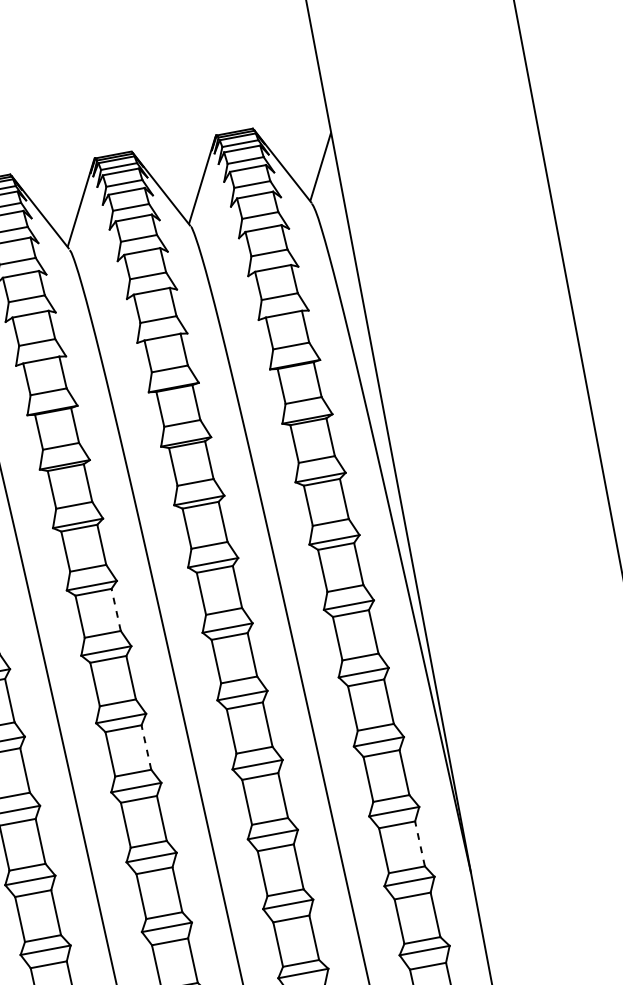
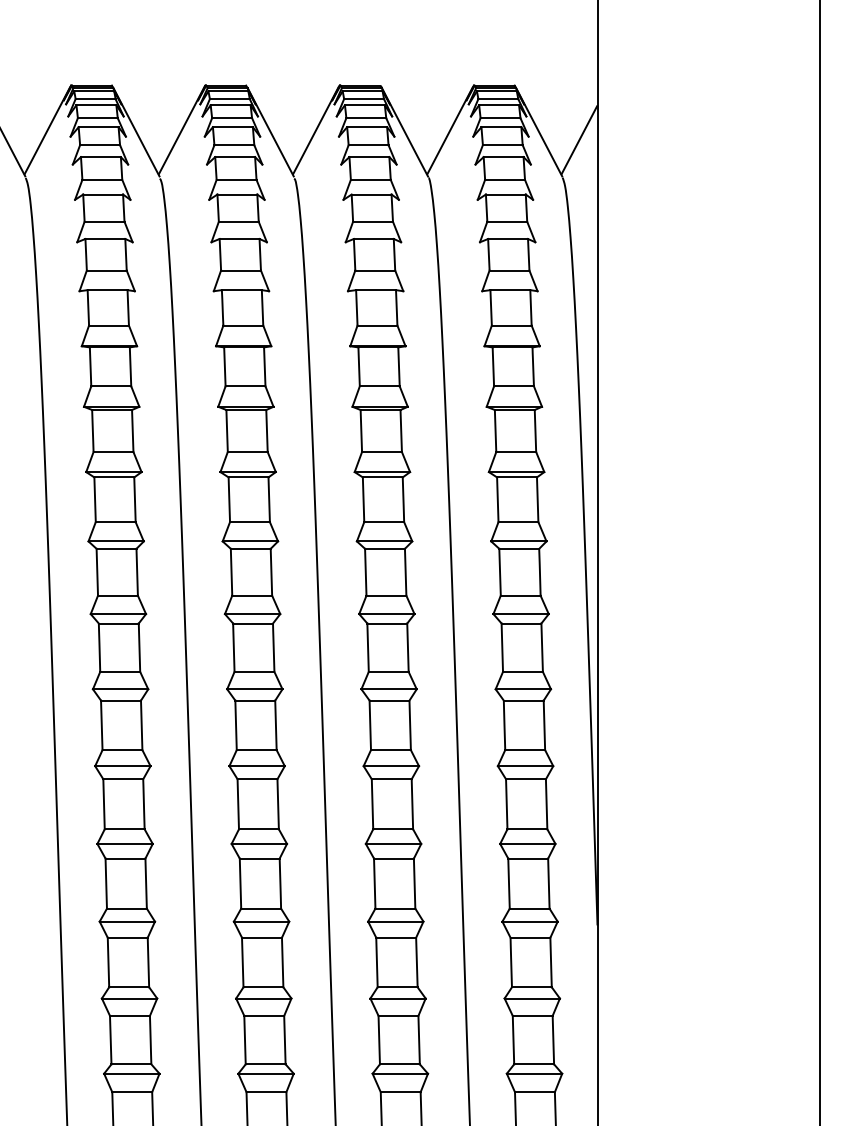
line: (116, 609) -> (271, 571), dashed -> solid
line: (146, 747) -> (275, 725), dashed -> solid
line: (419, 843) -> (548, 883), dashed -> solid

